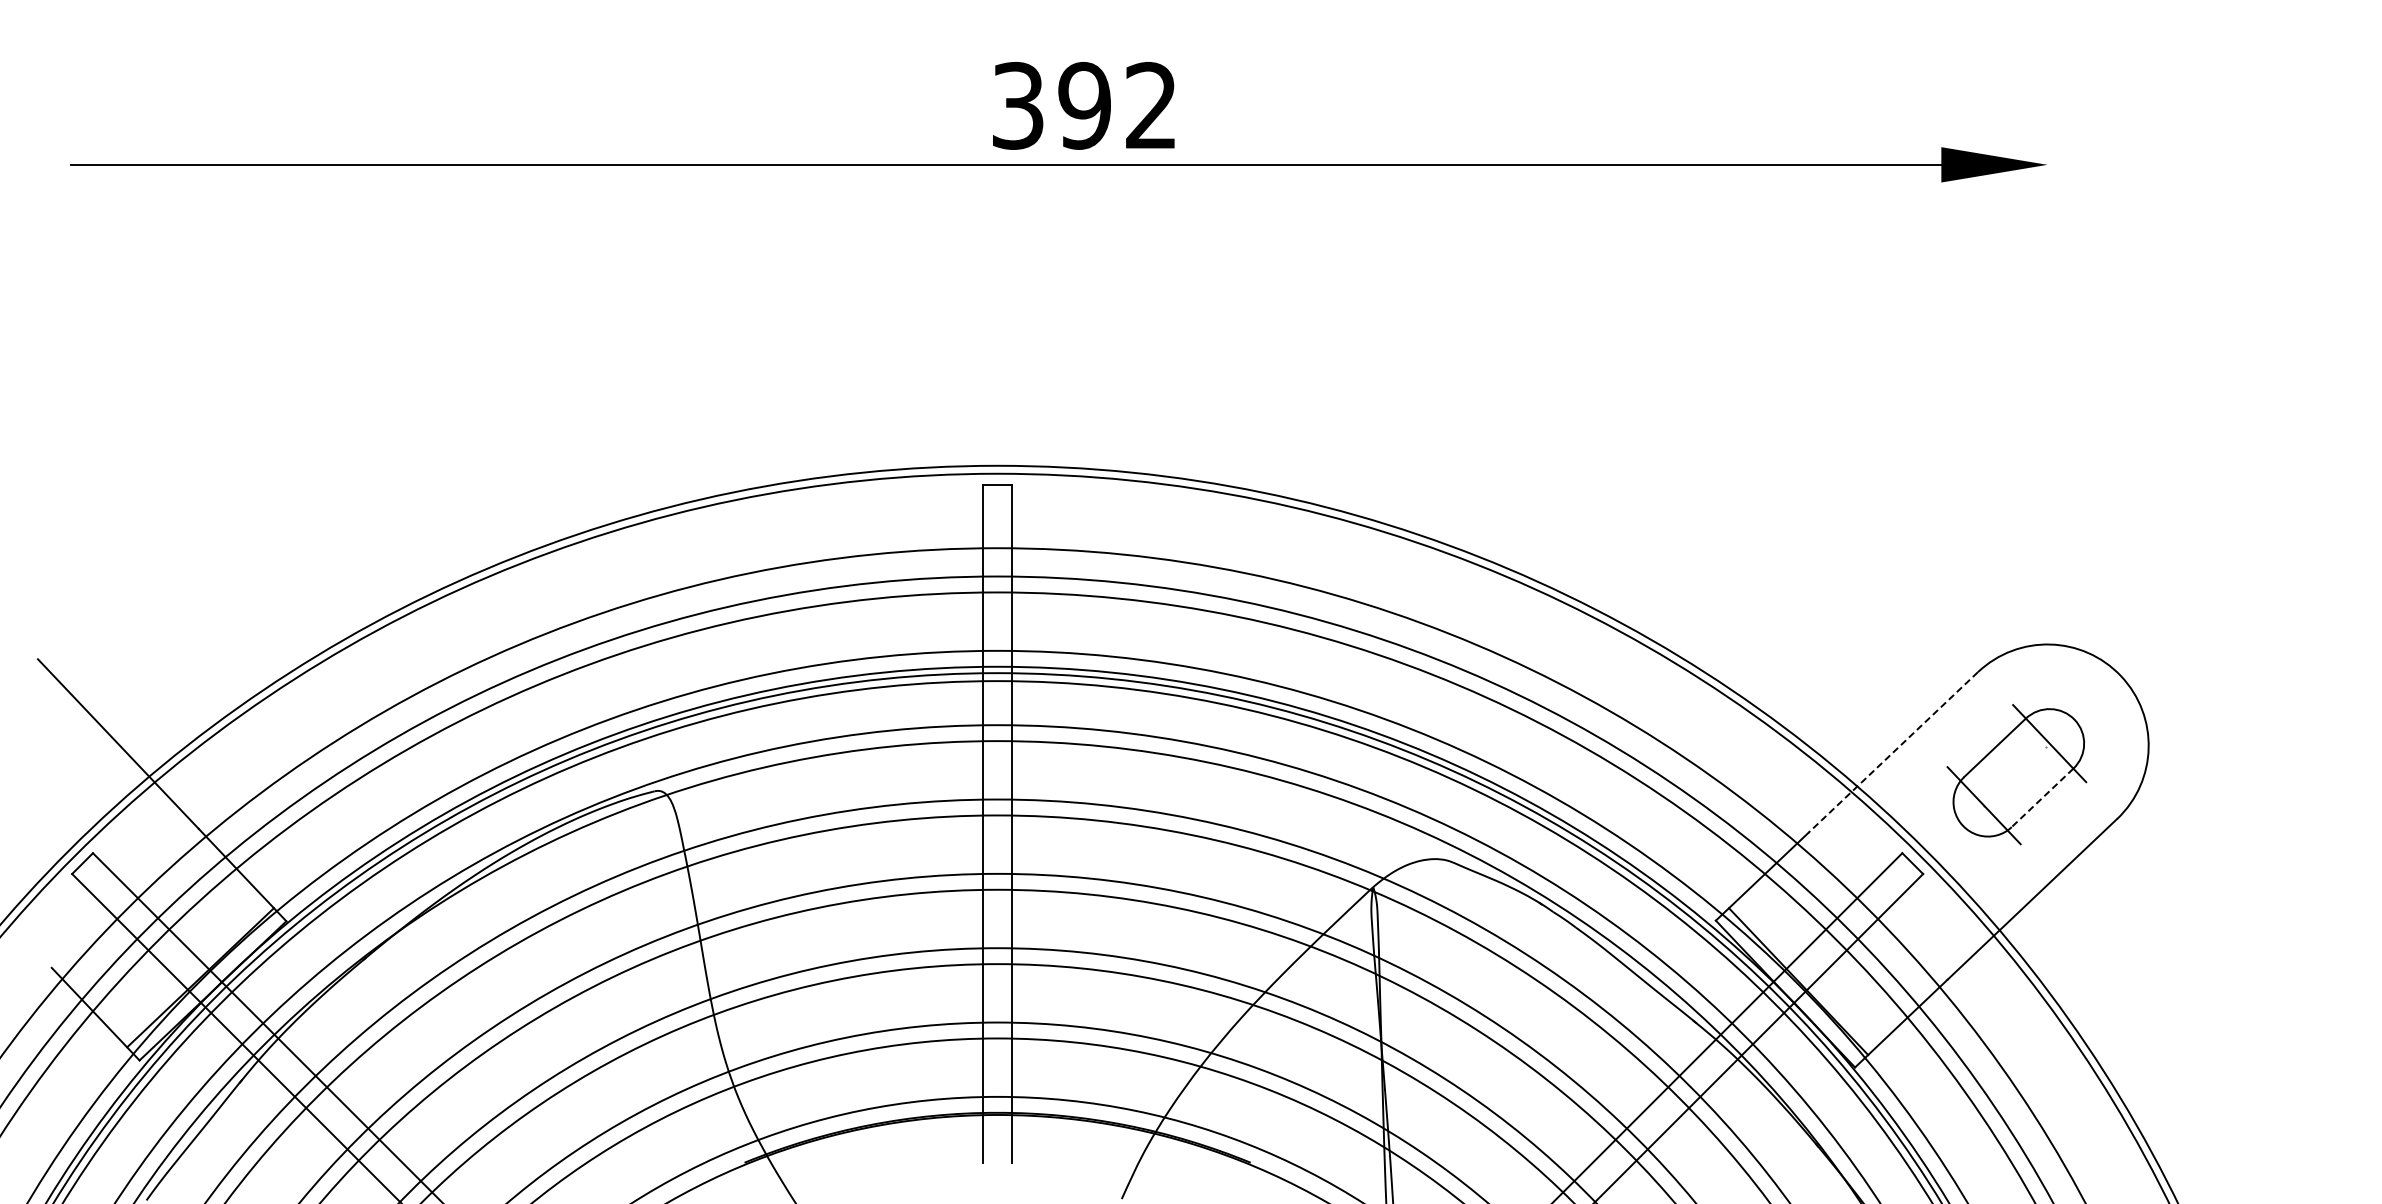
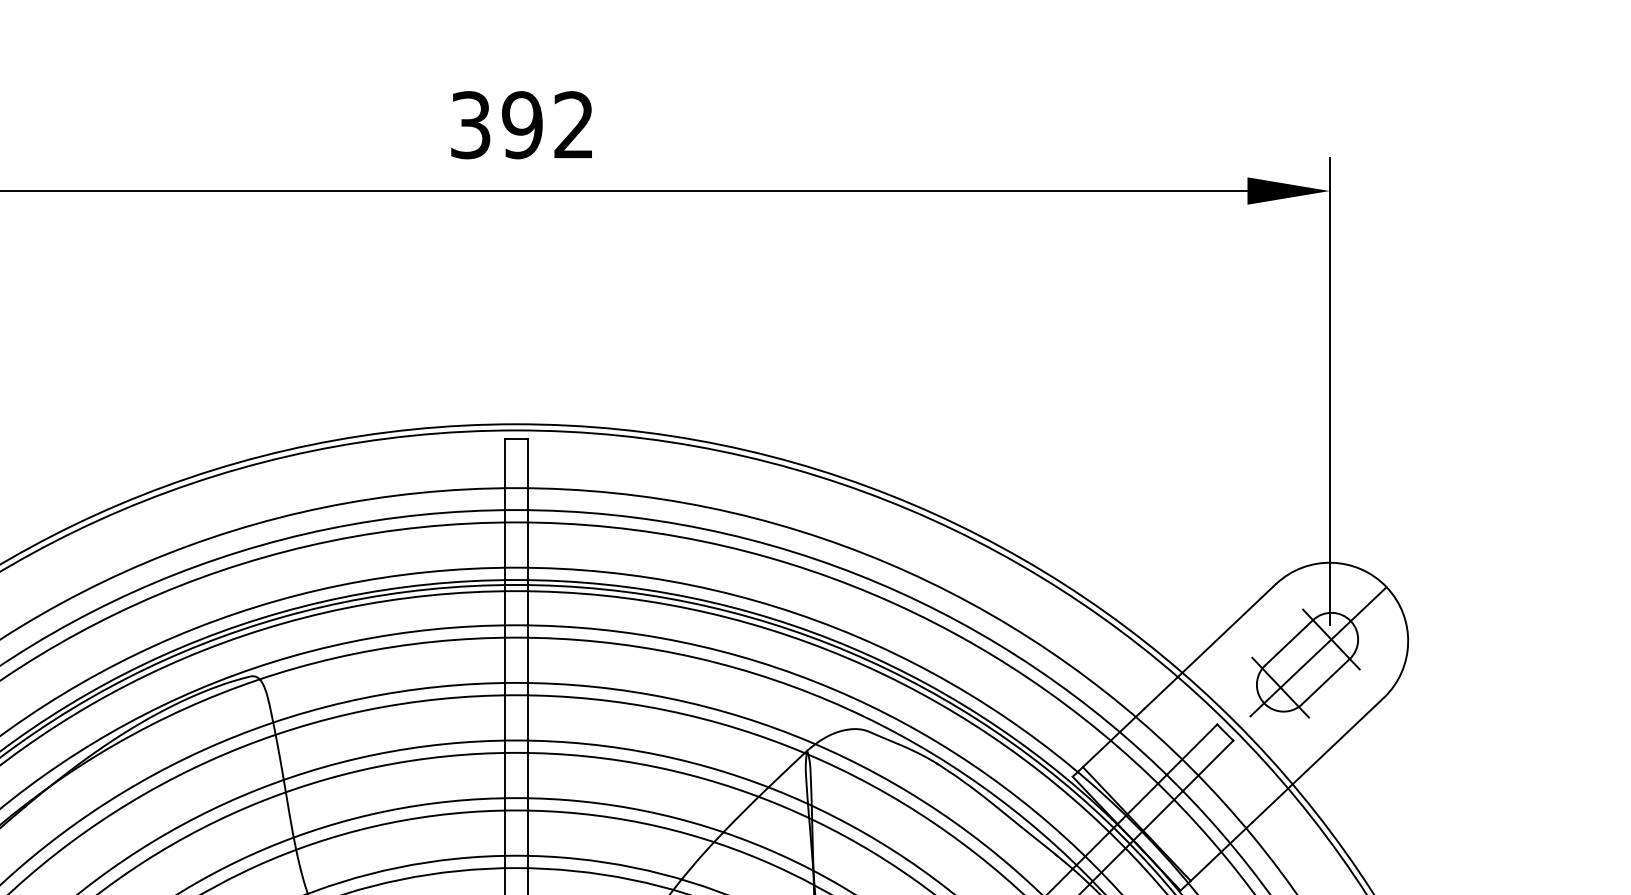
text: (1083, 105) -> (521, 124), moved
line: (2047, 423) -> (1329, 391), added
line: (1893, 752) -> (1210, 646), dashed -> solid
line: (2032, 759) -> (1318, 651), added
line: (2042, 798) -> (1325, 682), dashed -> solid

